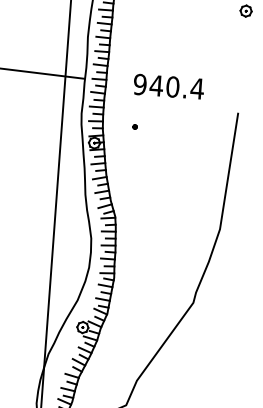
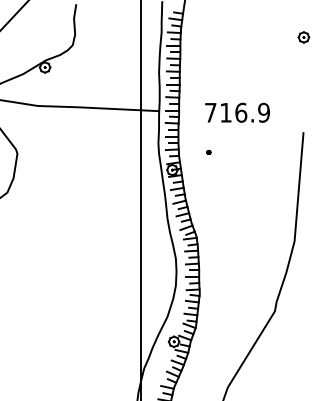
text: (168, 86) -> (237, 112), 940.4 -> 716.9

